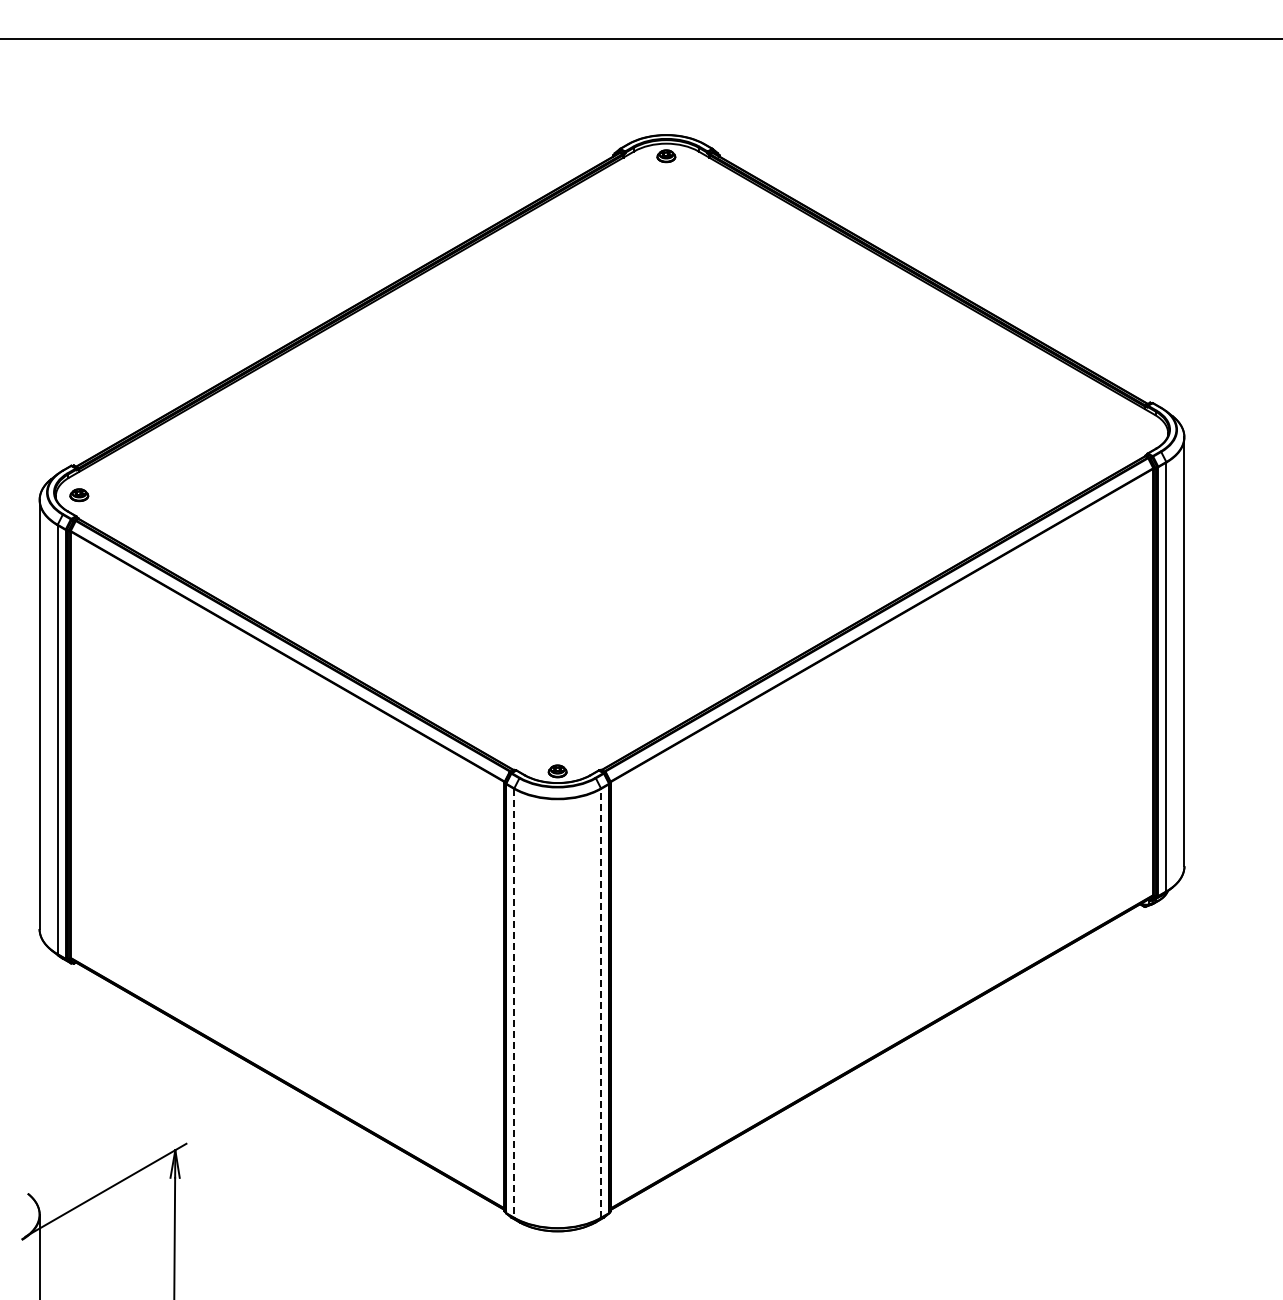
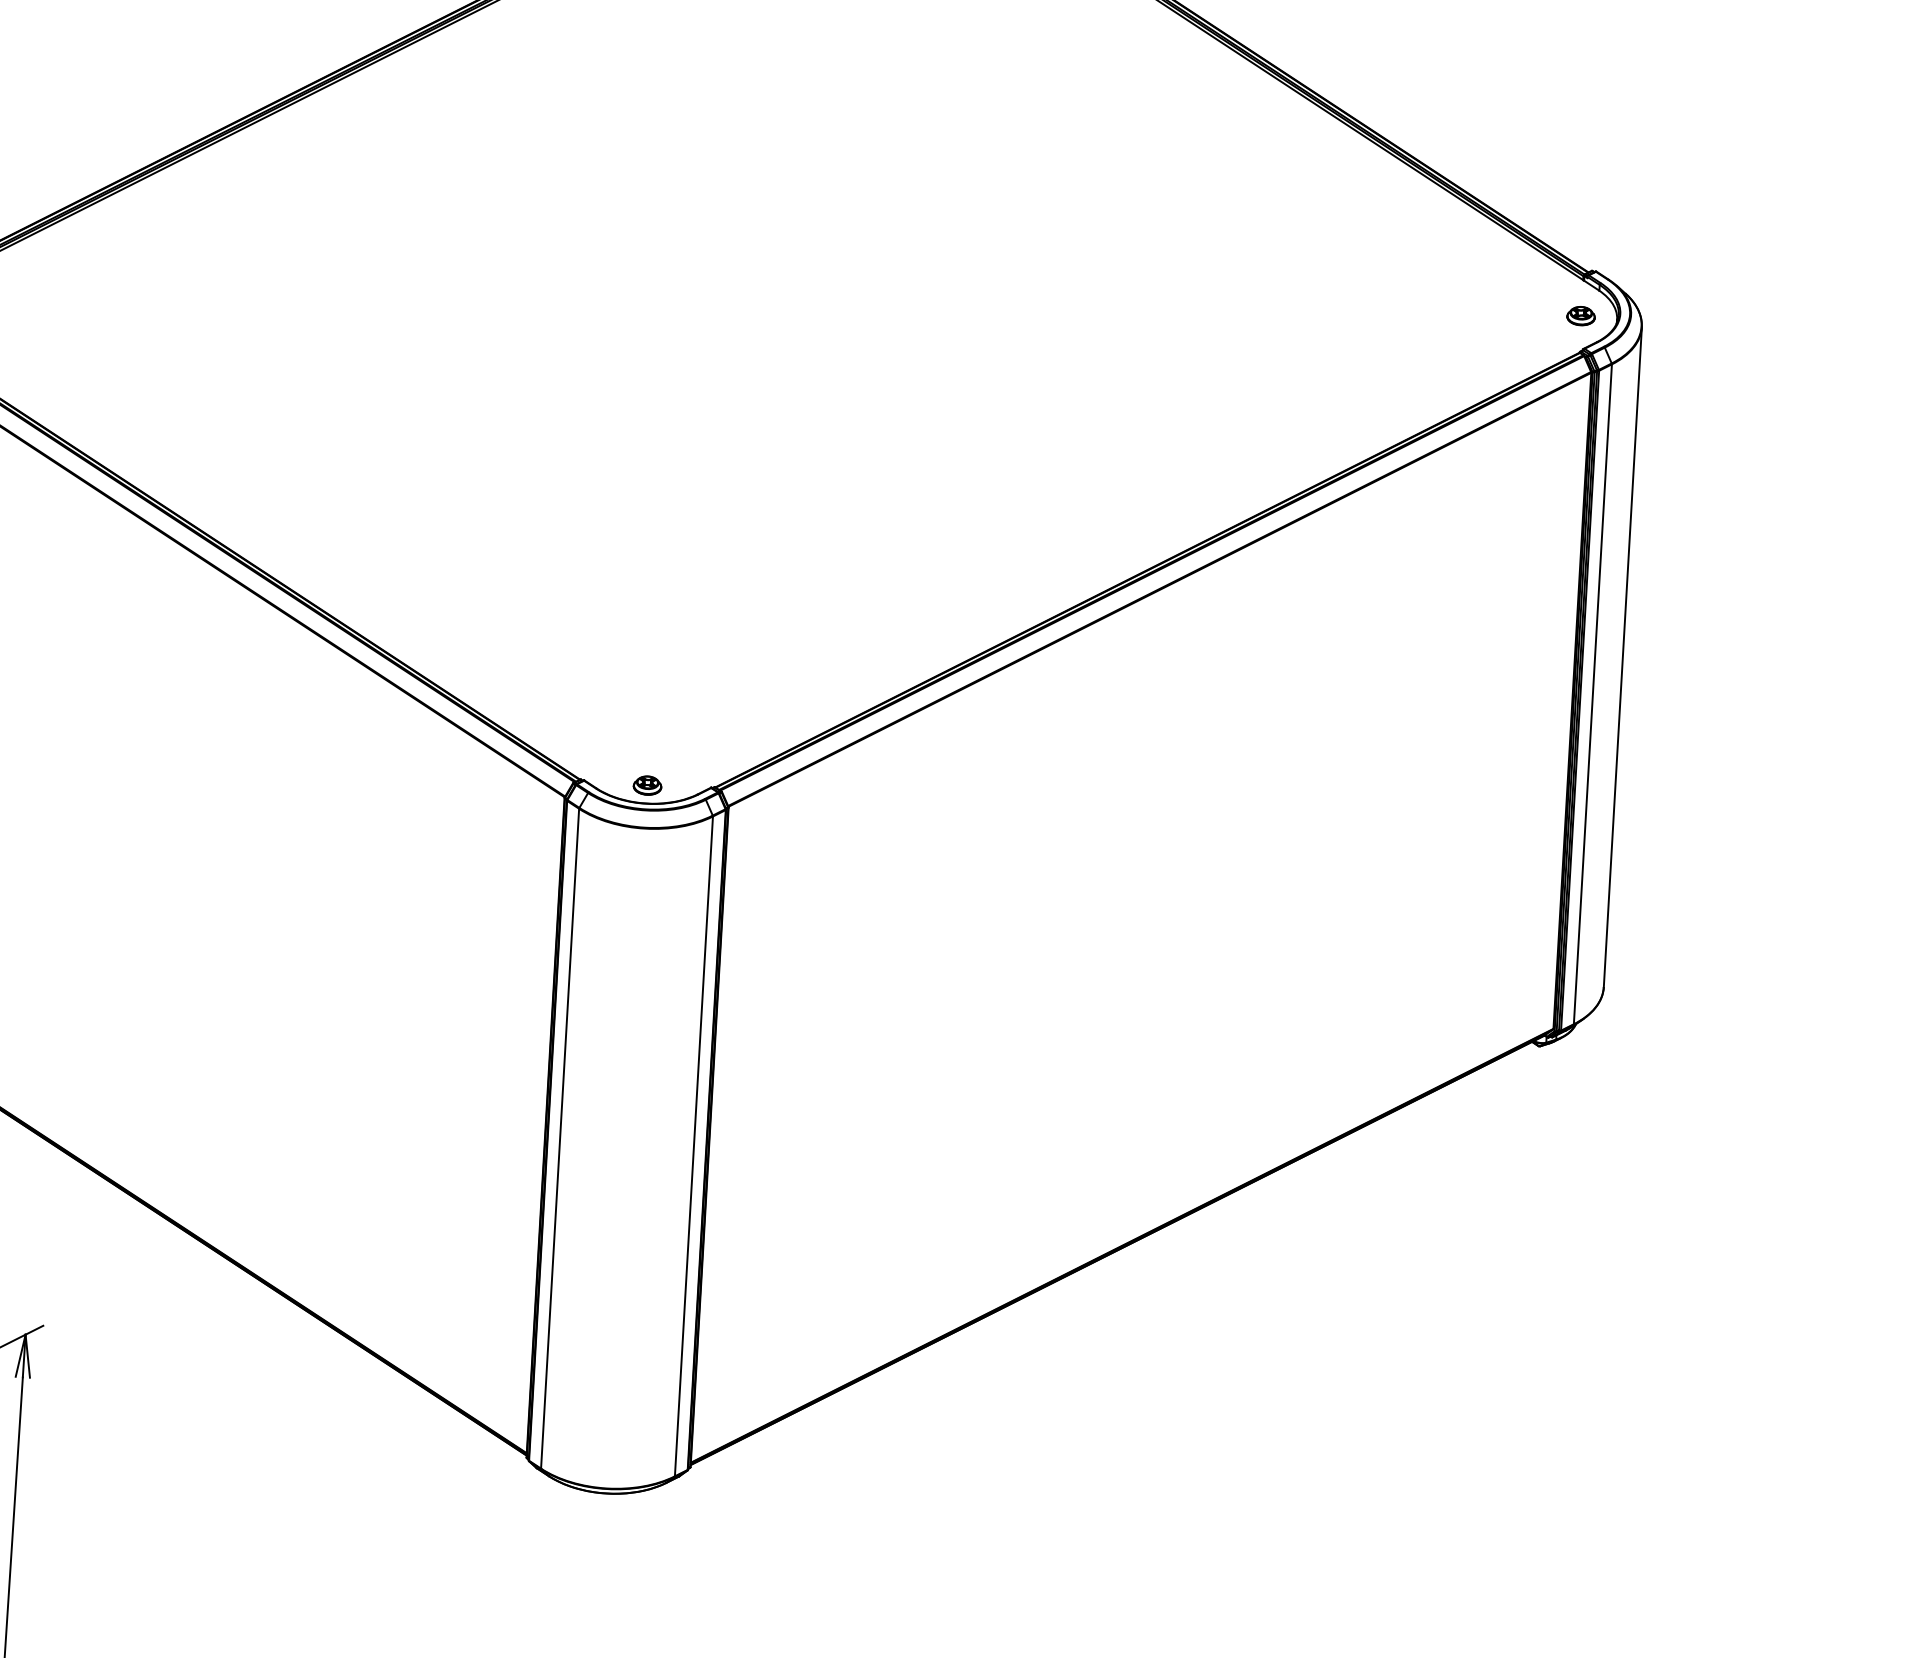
part: (1144, 432) -> (1580, 316), added
line: (601, 1002) -> (694, 1145), dashed -> solid
line: (514, 1003) -> (560, 1139), dashed -> solid

